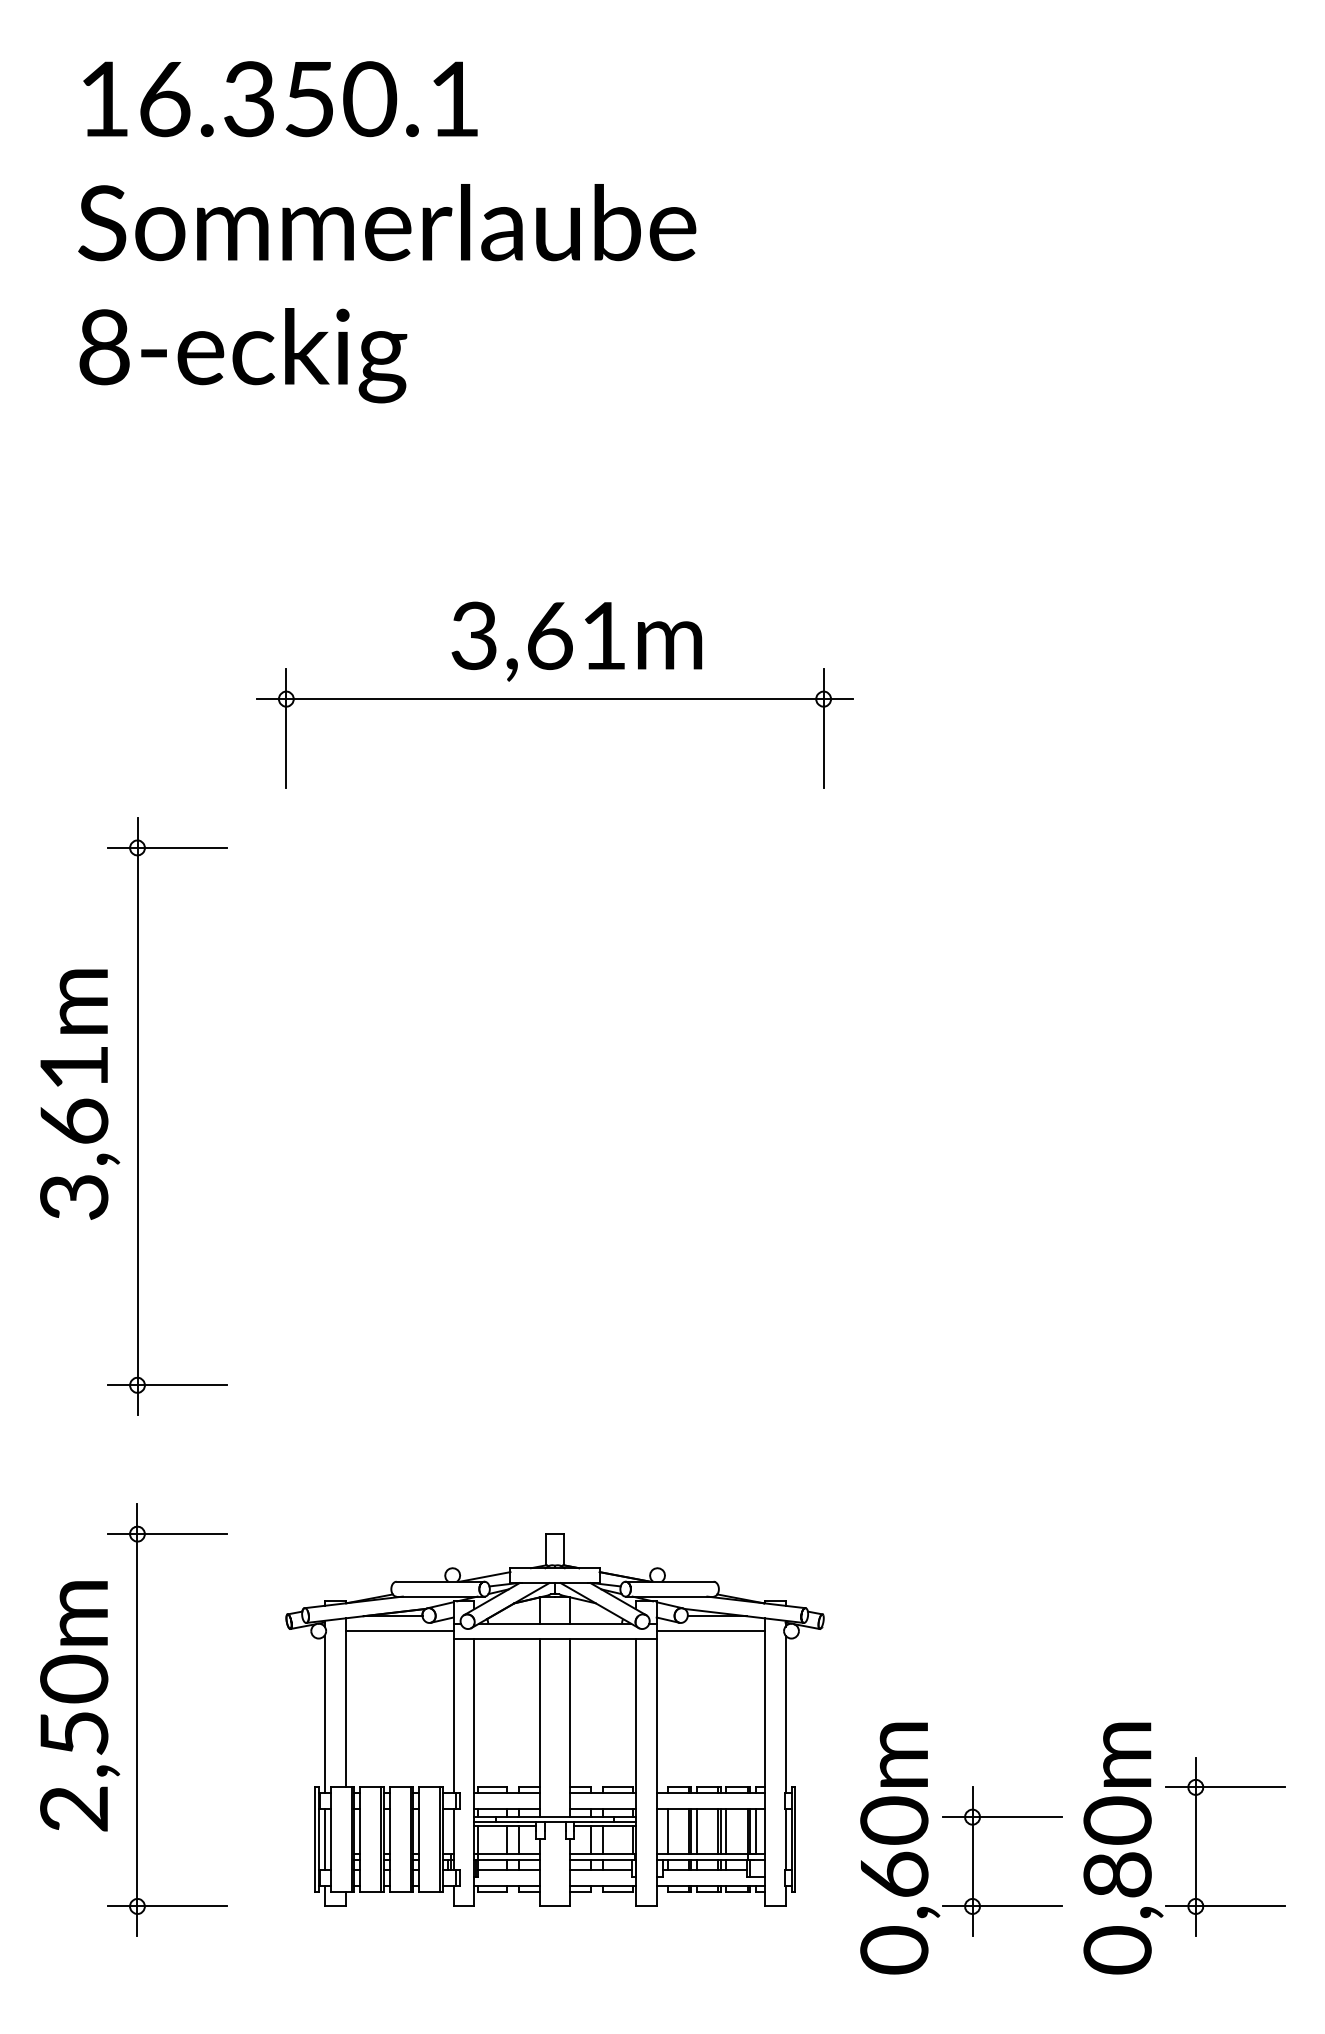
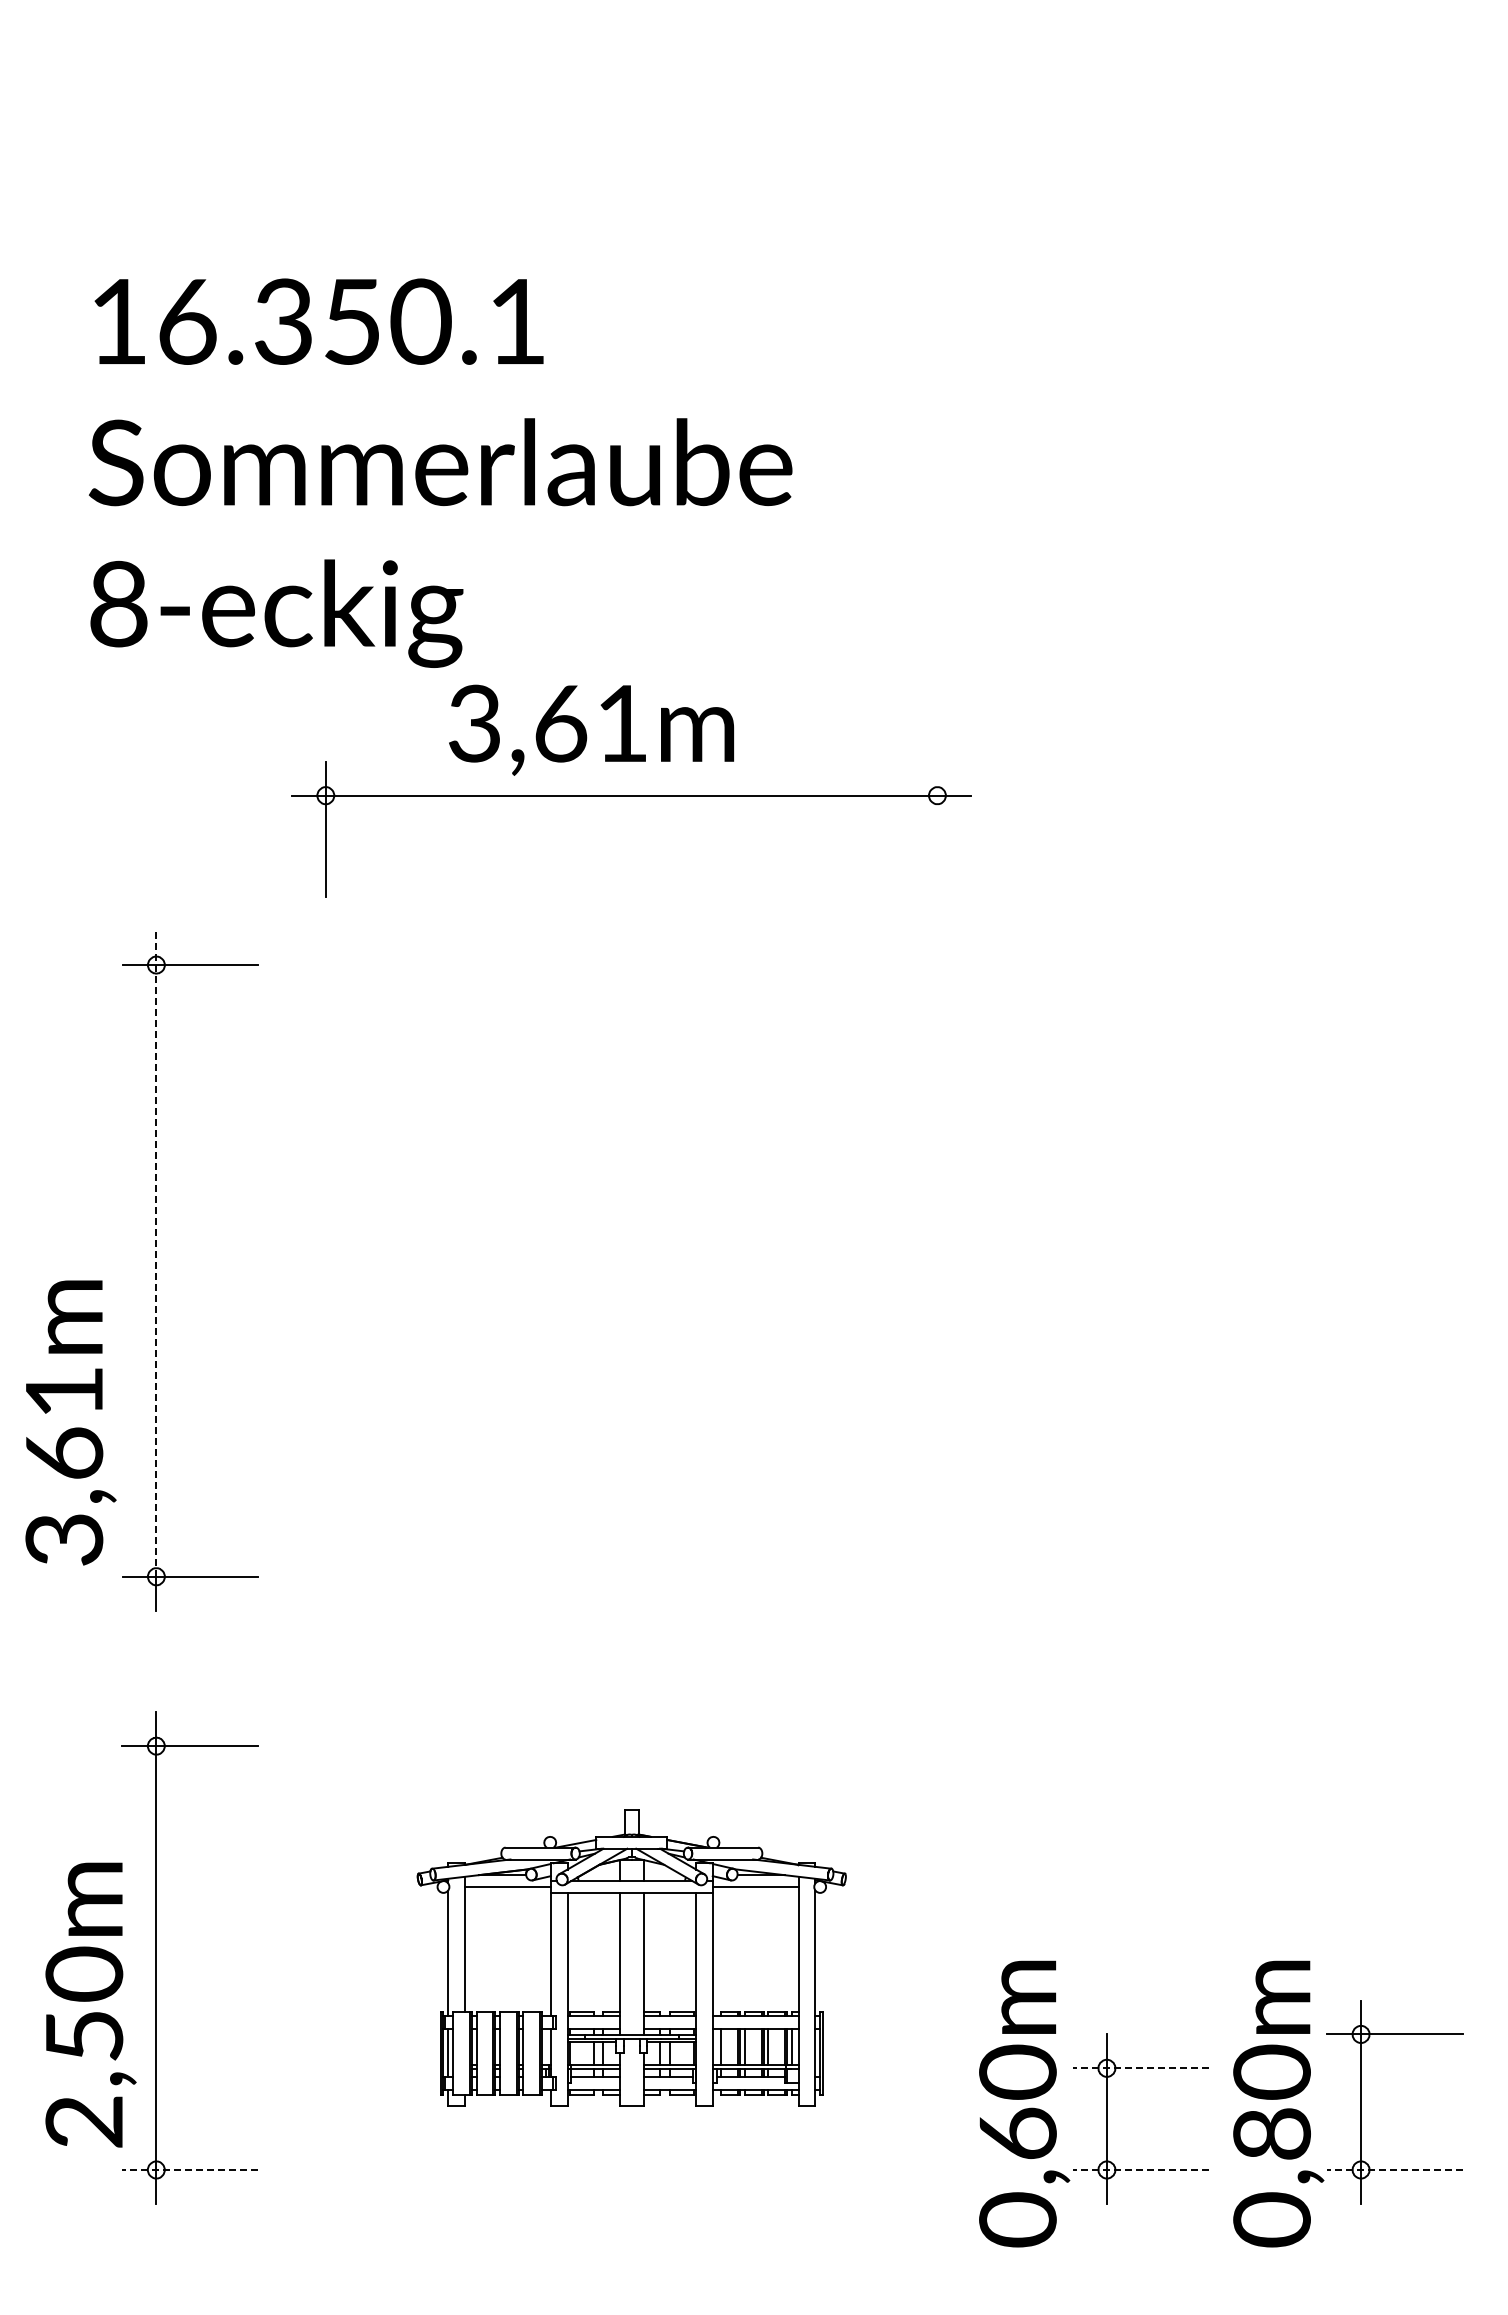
text: (387, 231) -> (440, 472), moved
text: (576, 641) -> (591, 729), moved
line: (823, 728) -> (937, 829), removed
text: (79, 1094) -> (70, 1422), moved
line: (137, 1102) -> (156, 1254), solid -> dashed
text: (79, 1705) -> (90, 2004), moved
part: (554, 1719) -> (631, 1957), size x0.7
line: (1002, 1817) -> (1140, 2068), solid -> dashed
line: (167, 1906) -> (190, 2169), solid -> dashed
line: (1002, 1906) -> (1140, 2169), solid -> dashed
line: (1225, 1906) -> (1394, 2169), solid -> dashed

